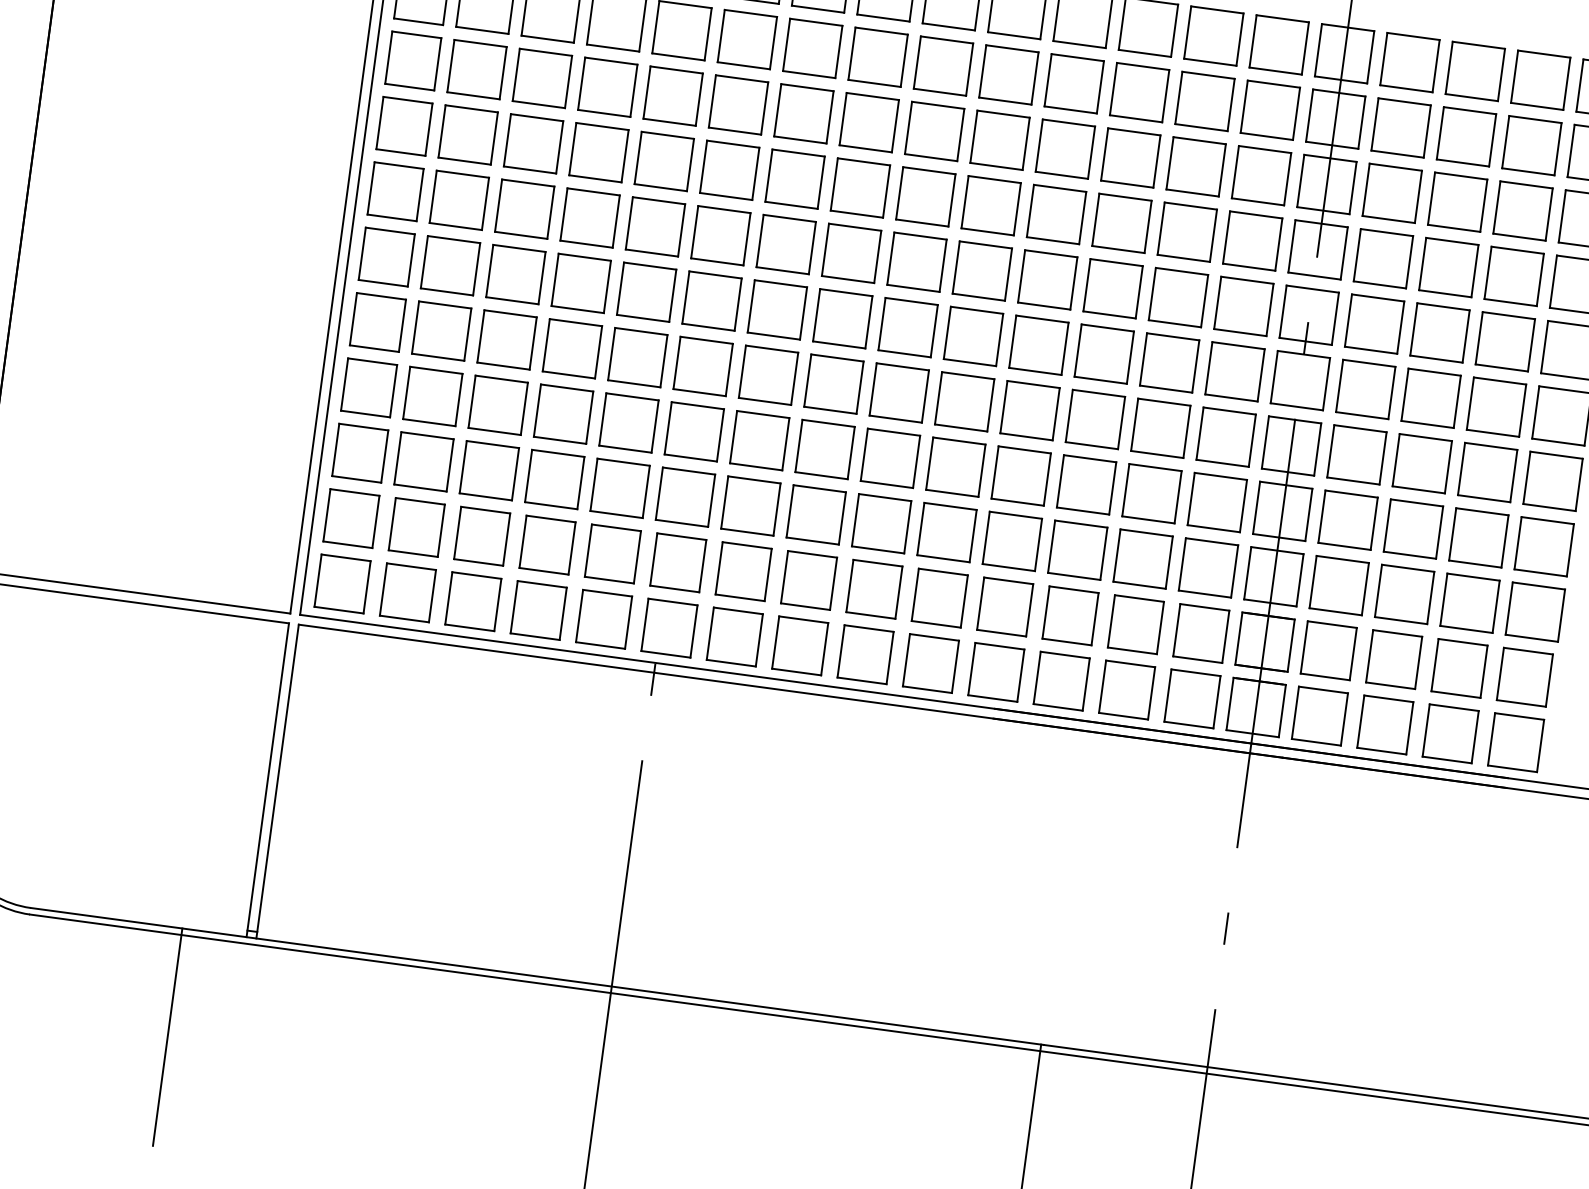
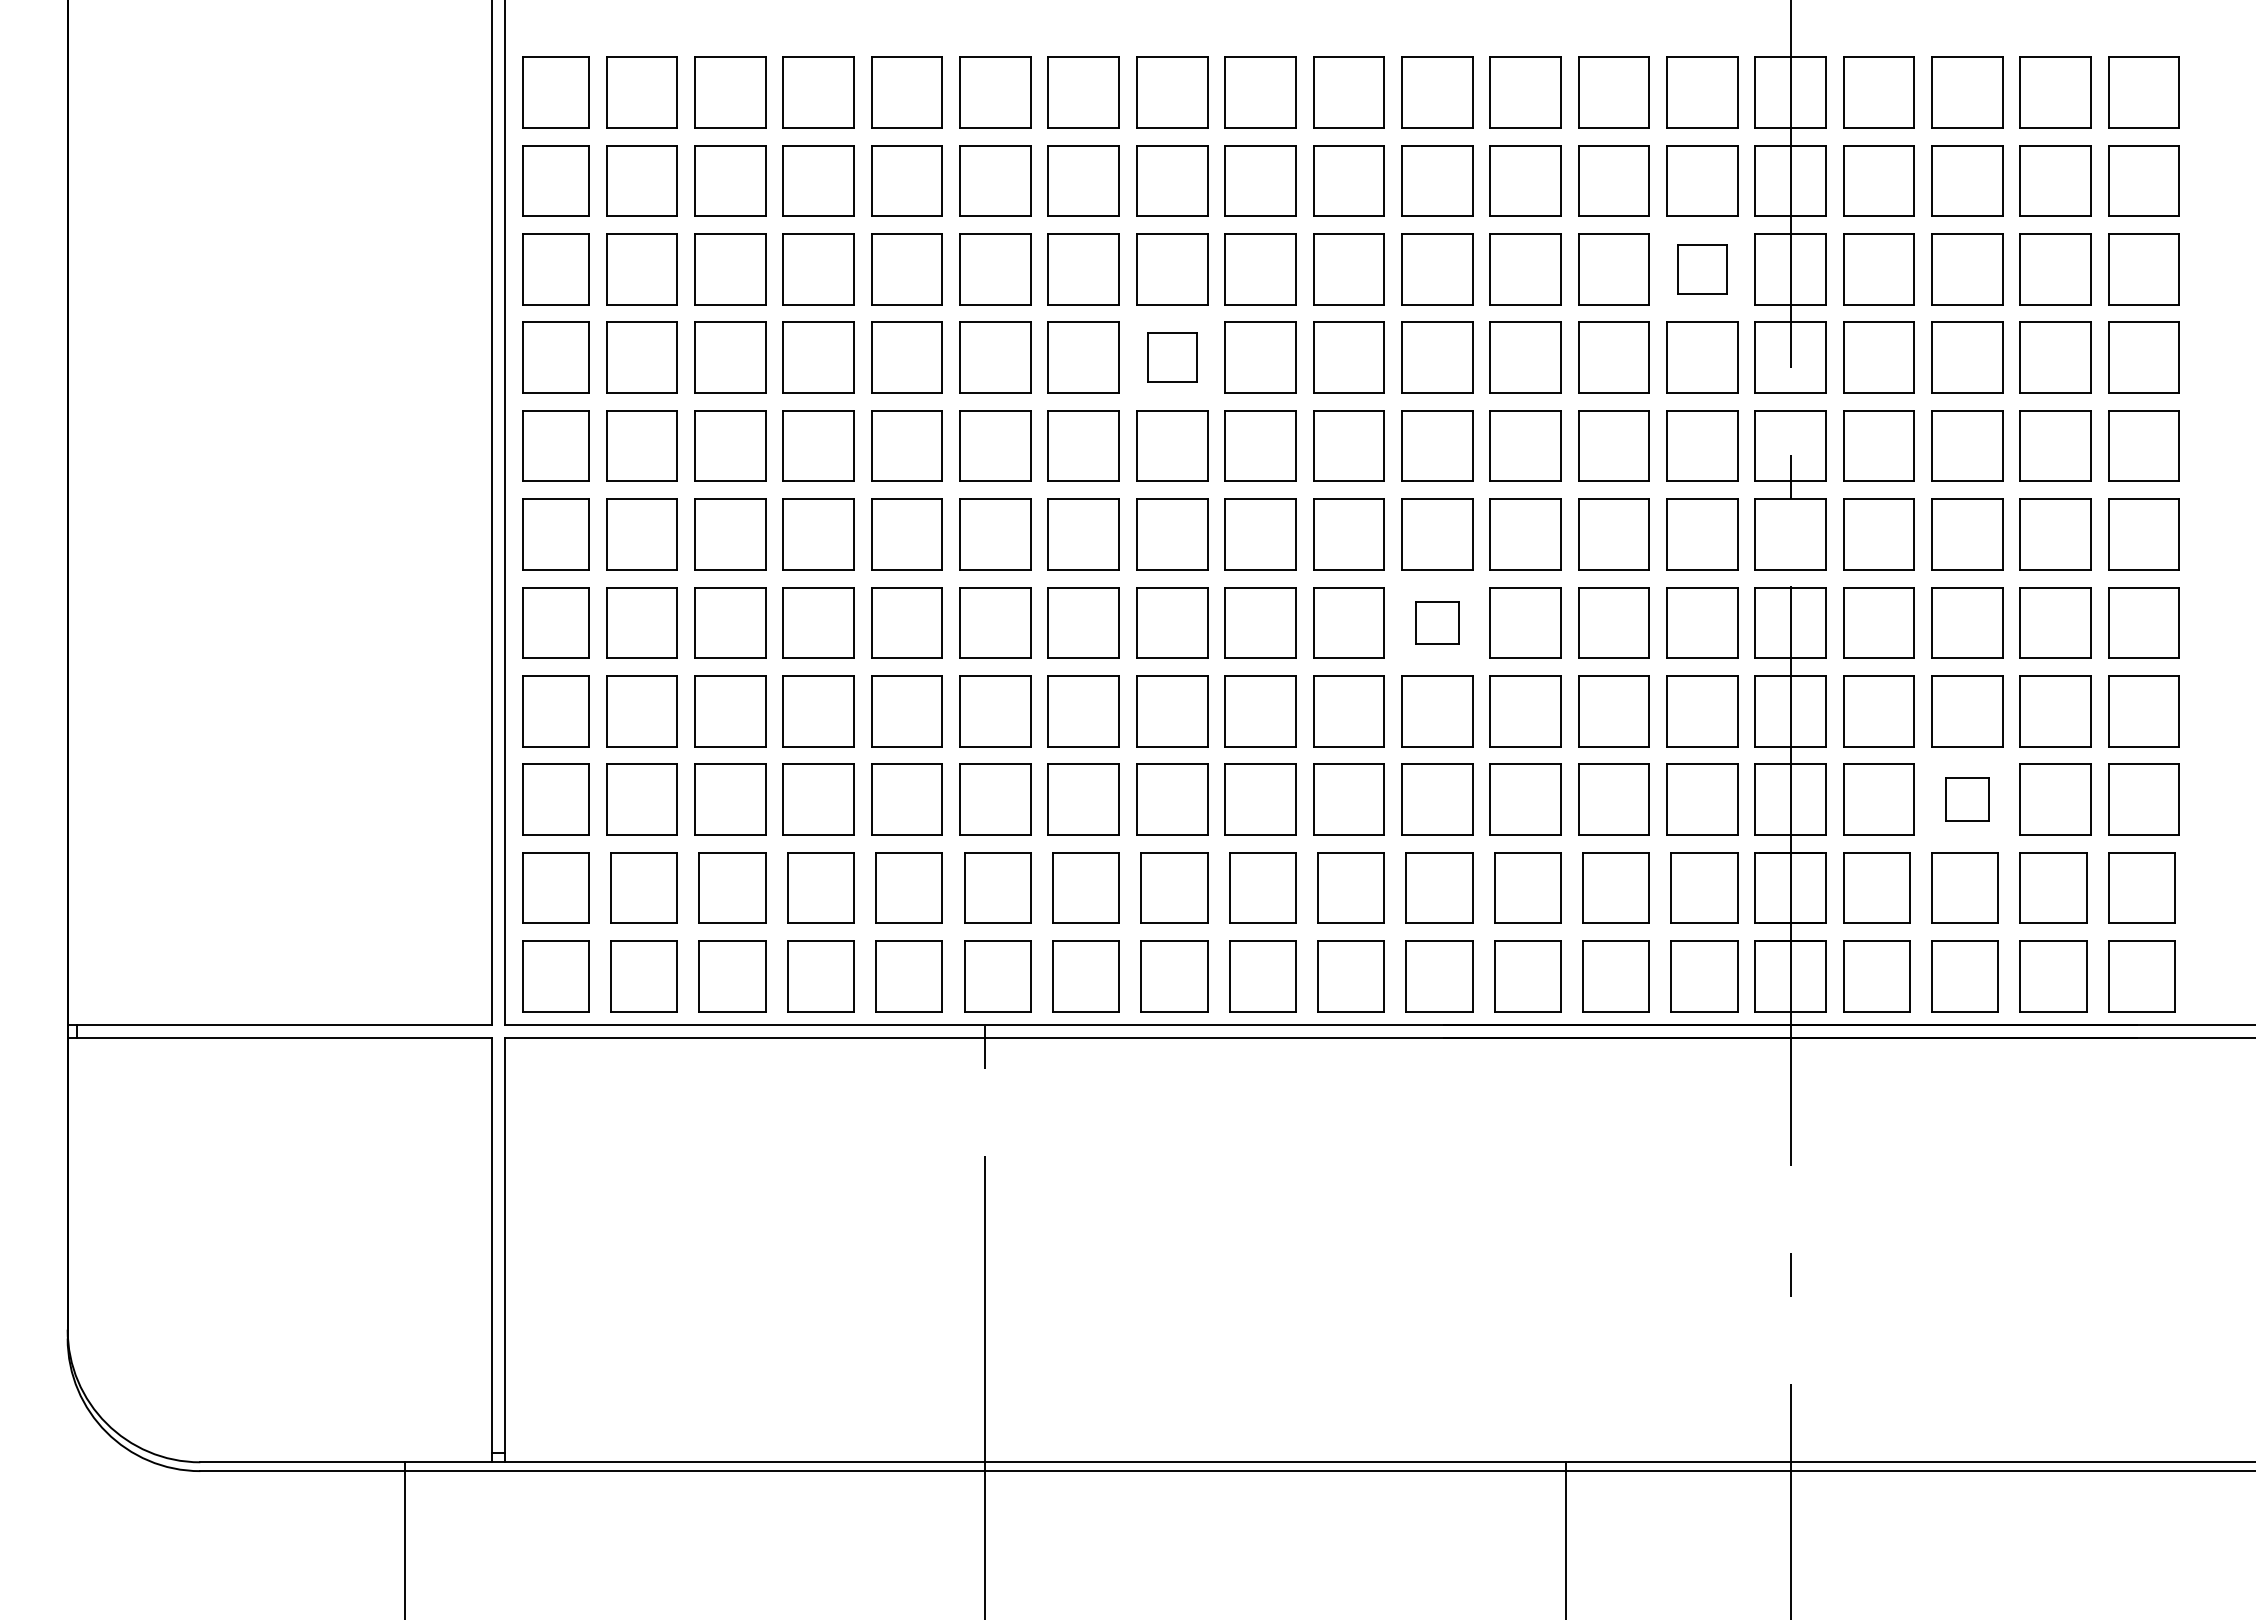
part: (1261, 175) -> (1702, 269), size x0.7
part: (860, 187) -> (1172, 357), size x0.7
part: (1030, 410) -> (1437, 622), size x0.6
part: (1404, 594) -> (1967, 799), size x0.6

